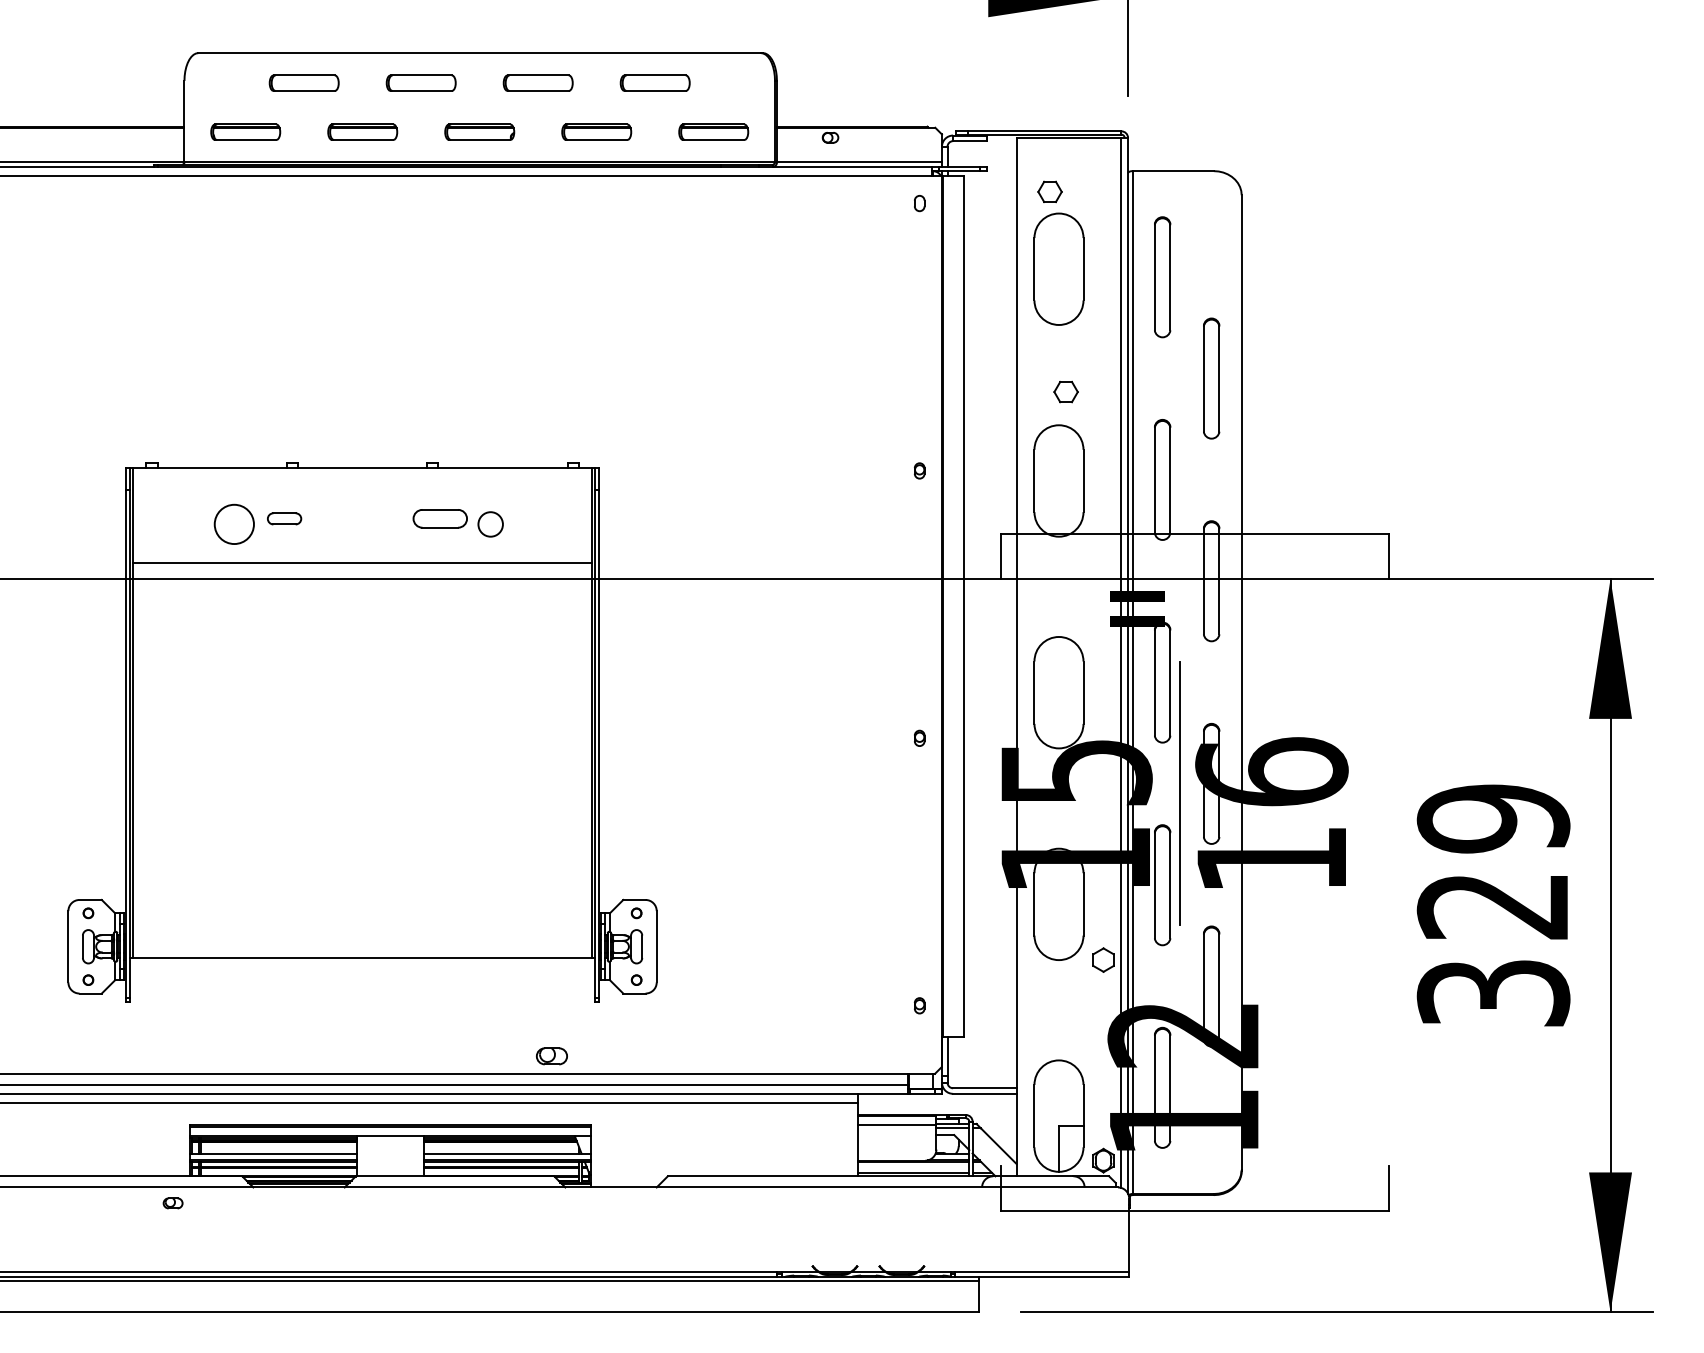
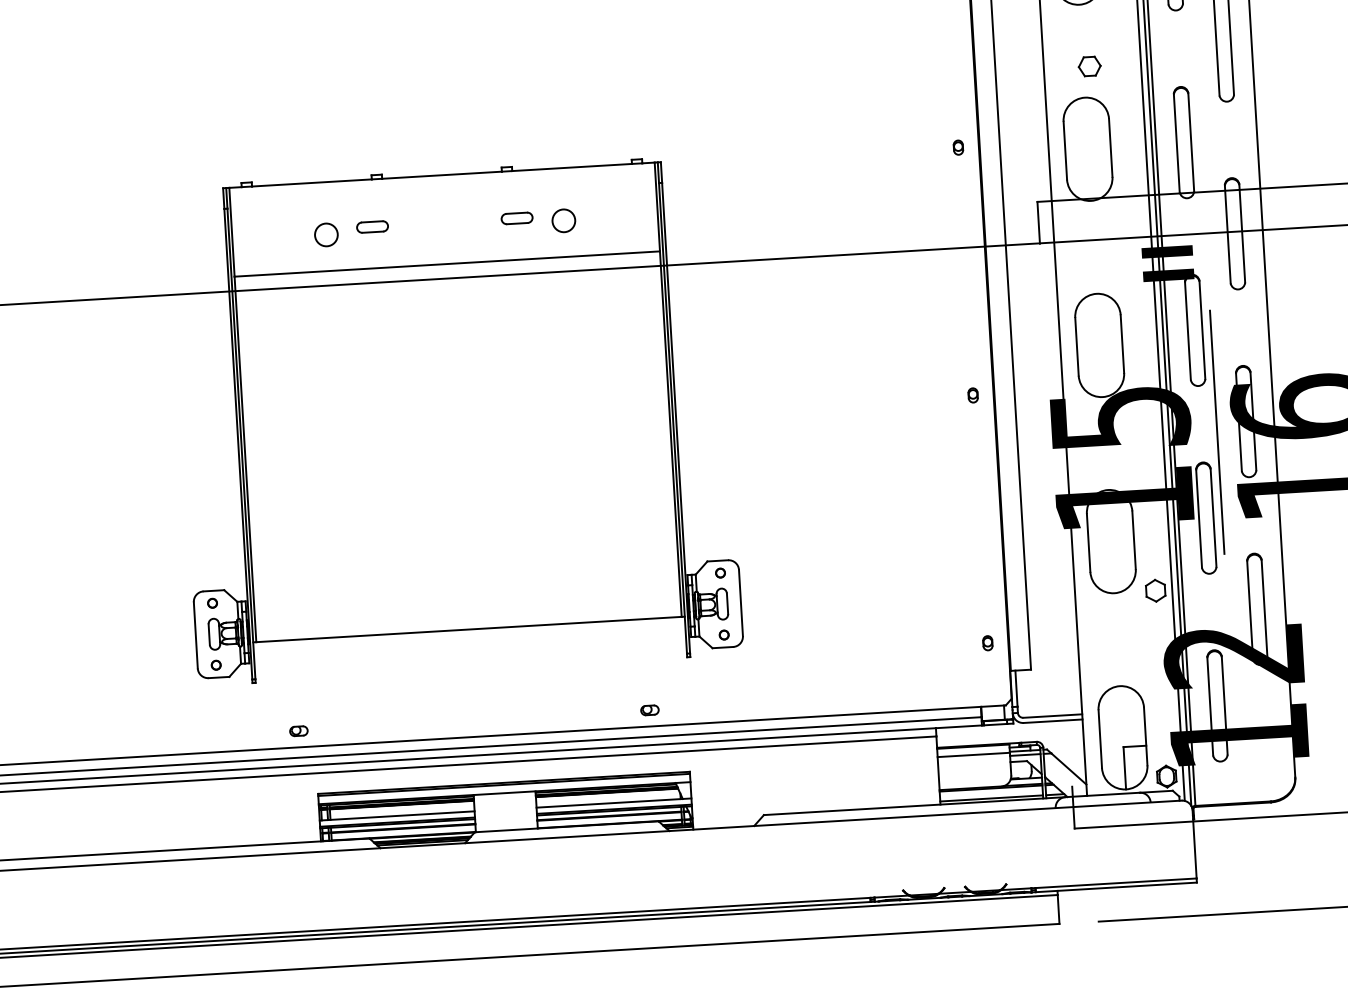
part: (440, 518) -> (517, 218), size x0.62
circle: (234, 524) -> (326, 234), size x0.62
part: (551, 1056) -> (649, 710), size x0.62
part: (172, 1203) -> (298, 731), moved

